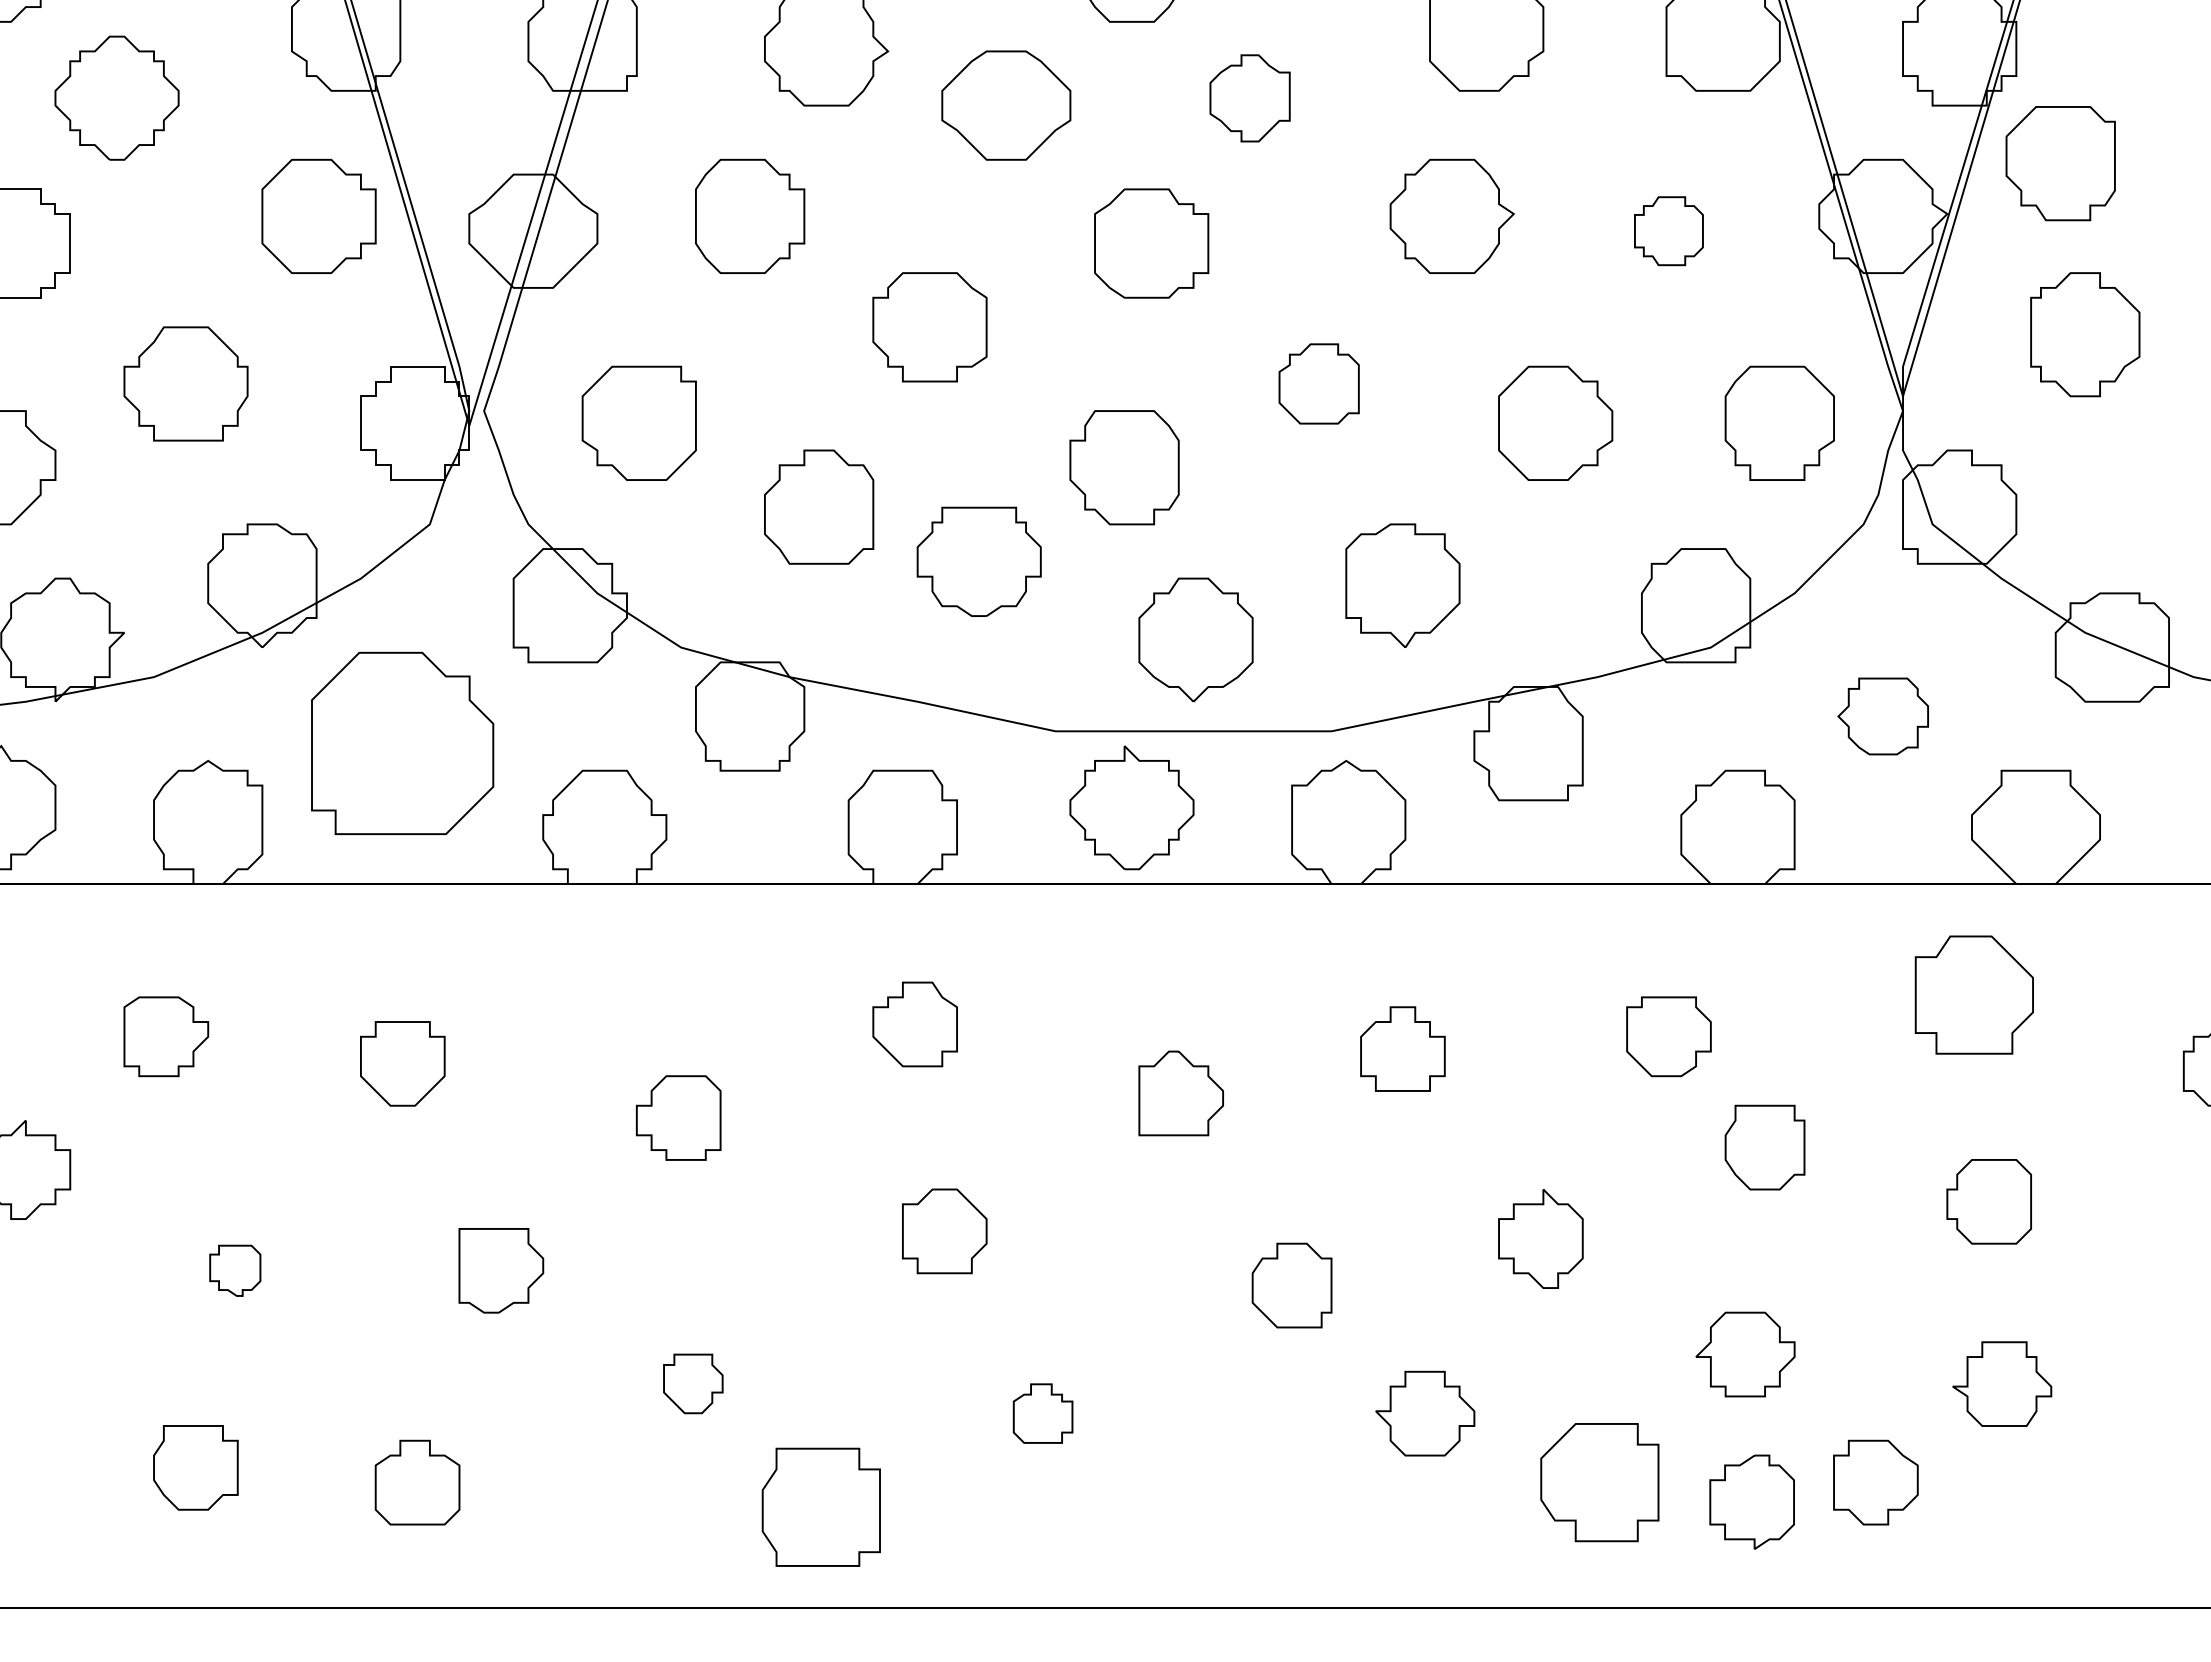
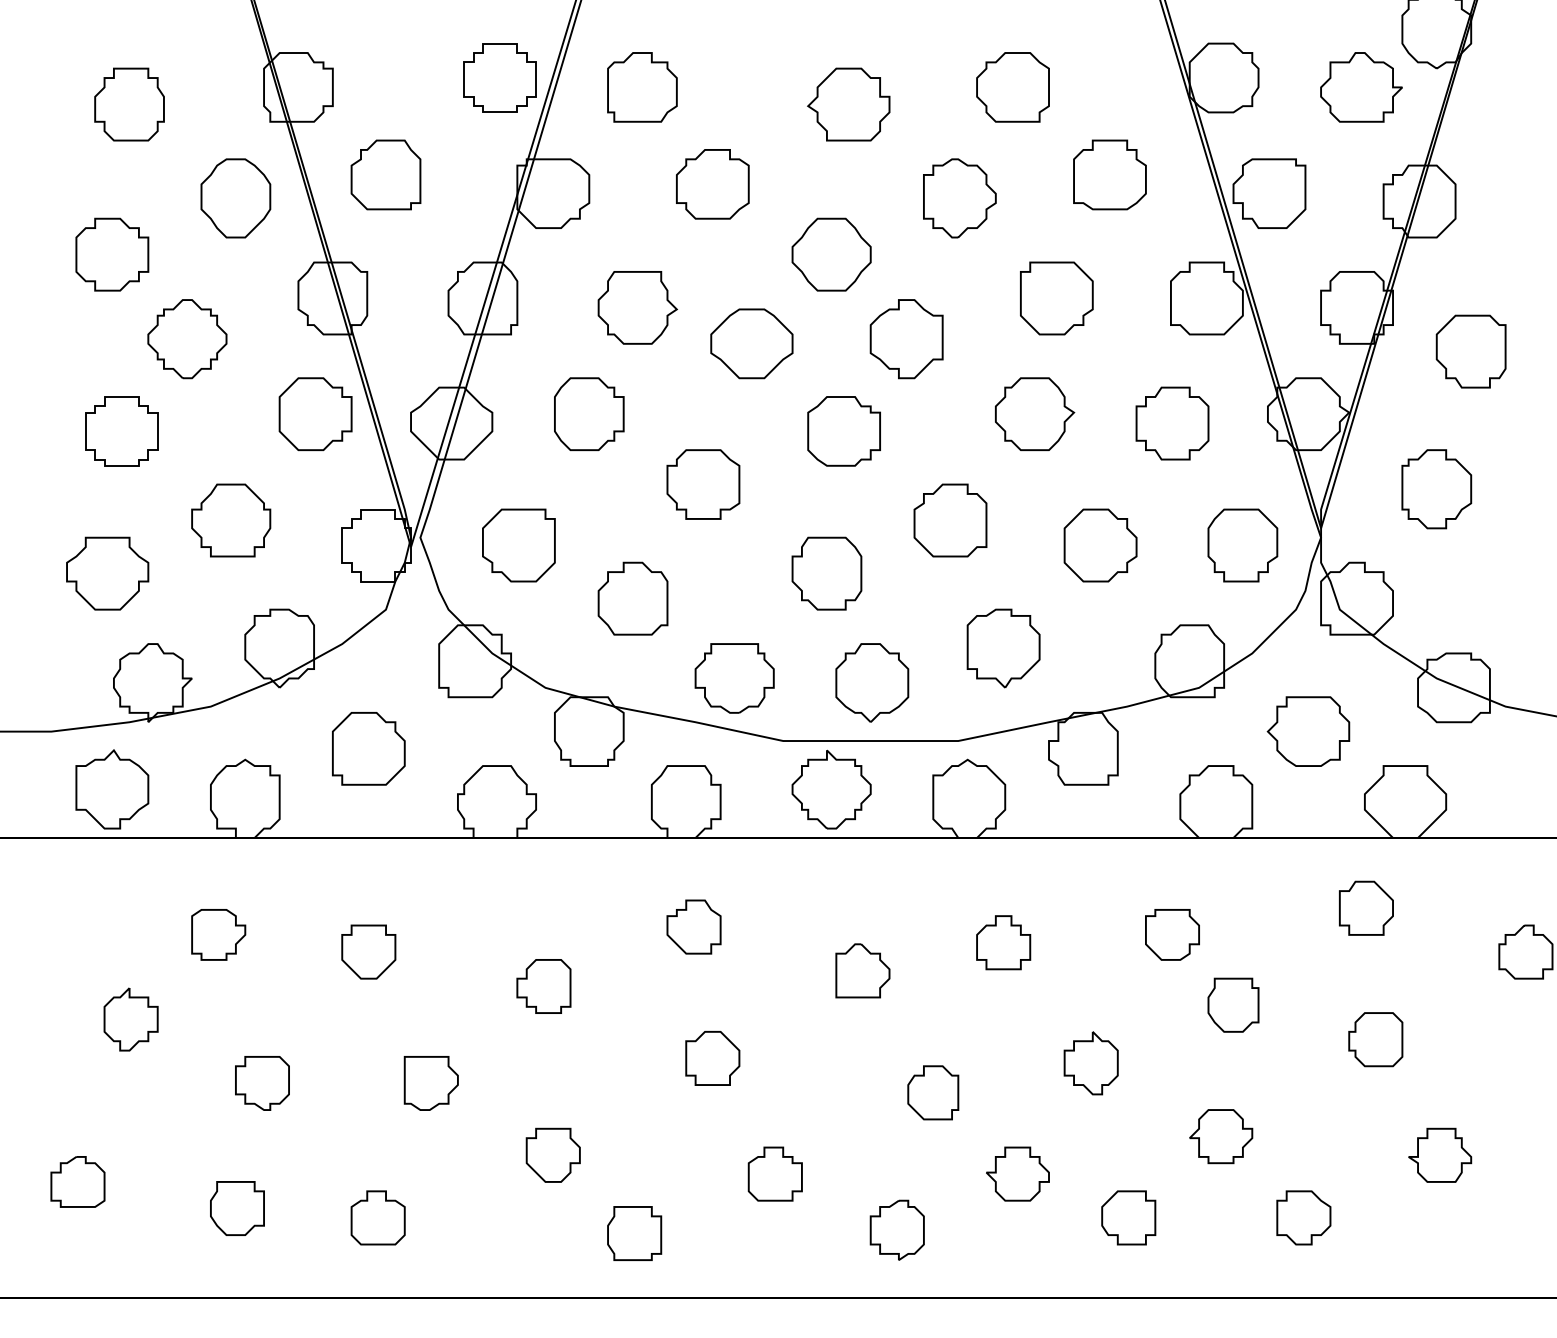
part: (1249, 98) -> (906, 339), size x1.43
part: (2059, 163) -> (1470, 351), moved
part: (1668, 231) -> (1172, 423), size x1.67
part: (1319, 383) -> (950, 520), size x1.43
part: (978, 561) -> (734, 678), moved
part: (1883, 716) -> (1308, 731), size x1.43
part: (402, 743) -> (368, 748), size x0.62
part: (1974, 993) -> (1366, 907), size x0.71
part: (235, 1270) -> (262, 1083), size x1.67
part: (692, 1382) -> (552, 1154), size x1.43
part: (2002, 1382) -> (1440, 1154), moved
part: (1041, 1412) -> (774, 1173), size x1.43
part: (1599, 1481) -> (1128, 1217), size x0.71
part: (1750, 1500) -> (896, 1229), moved
part: (821, 1507) -> (634, 1233), size x0.71

